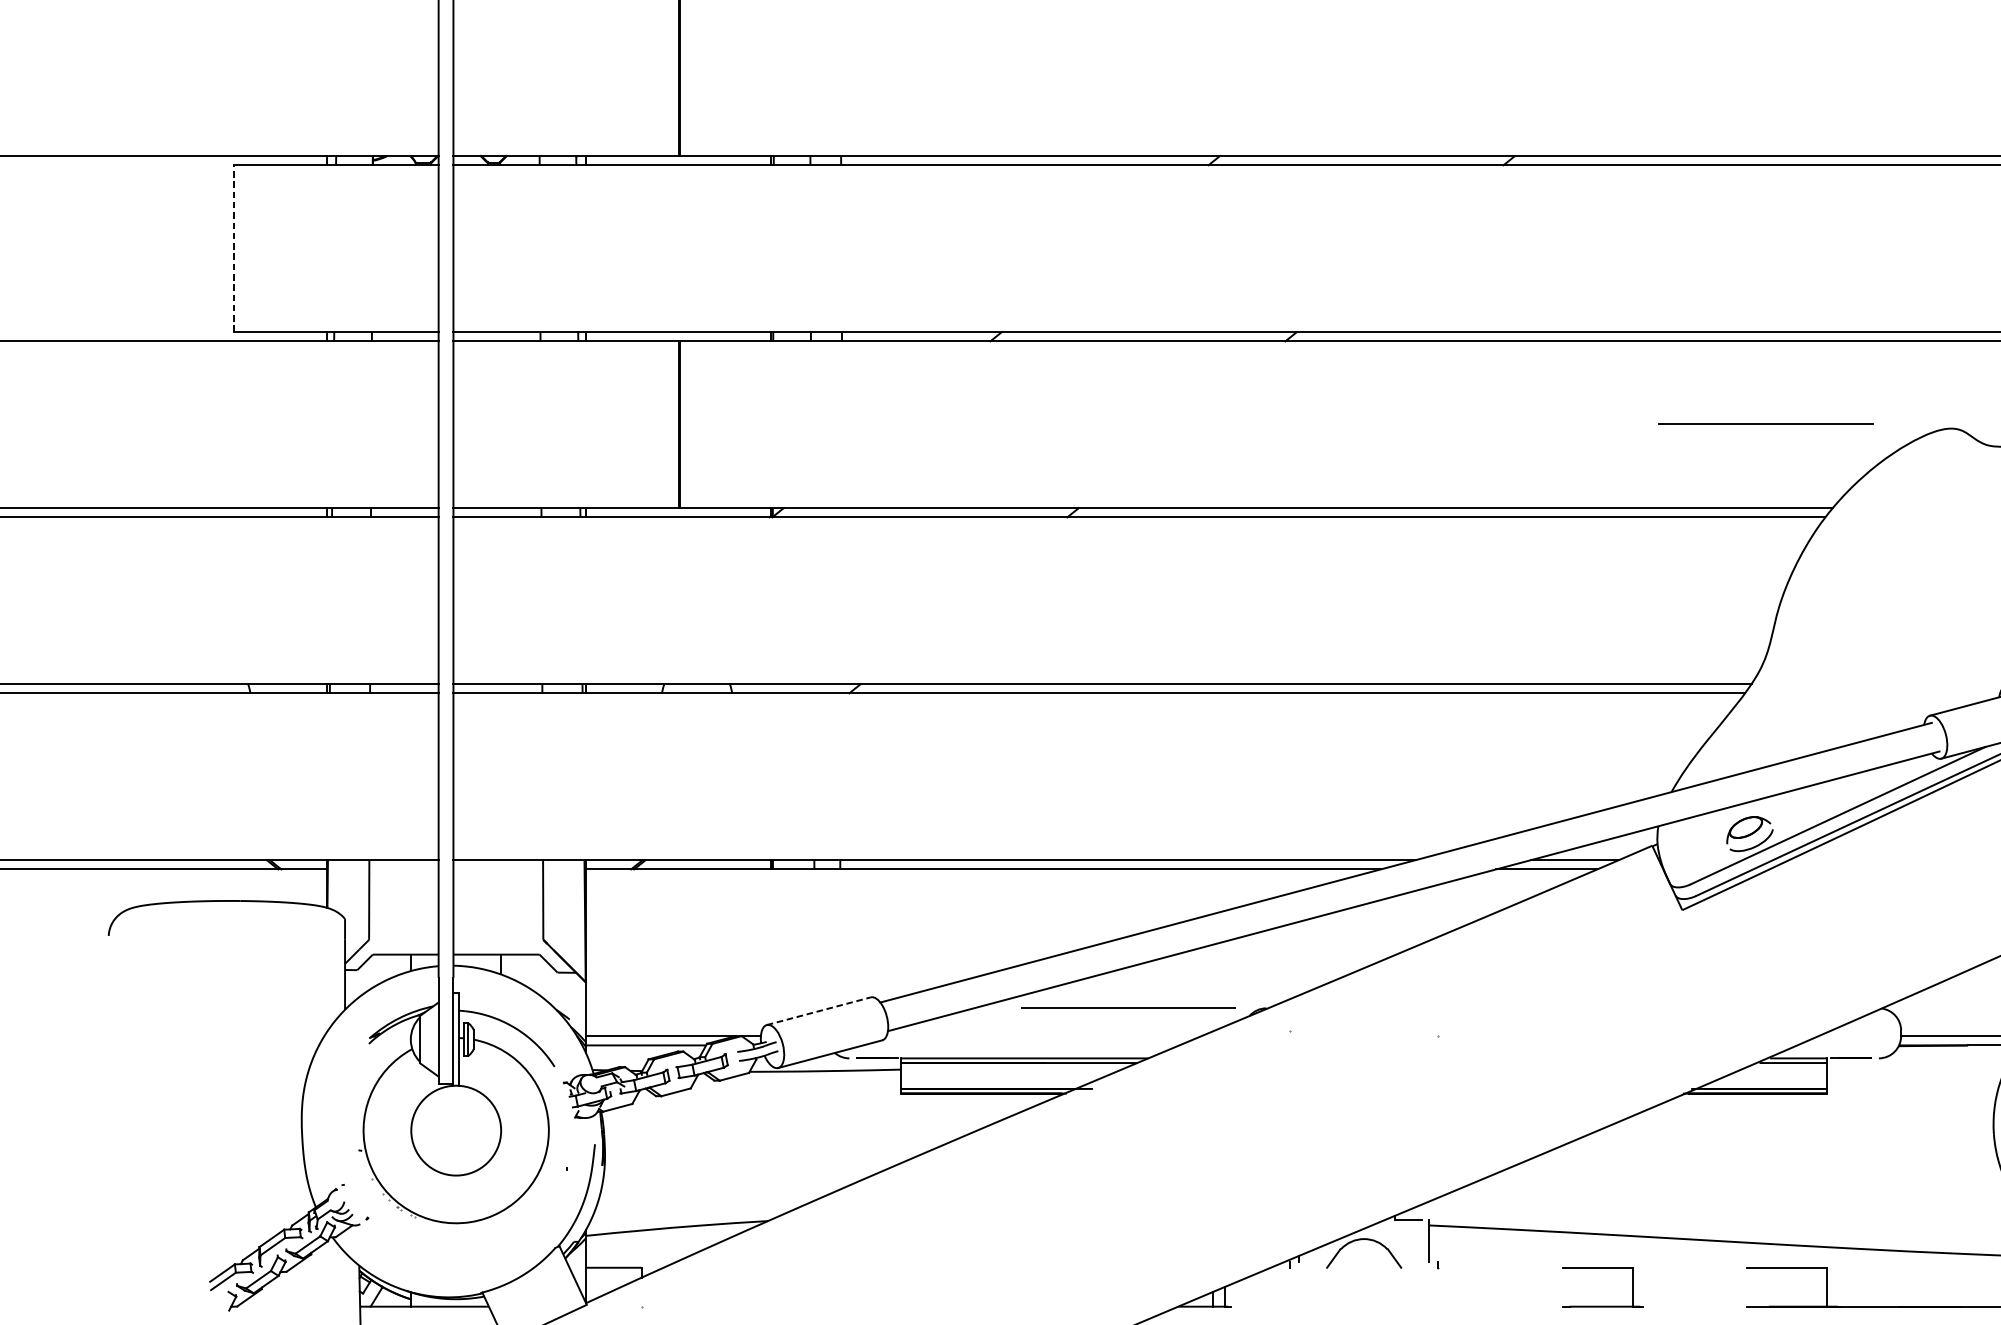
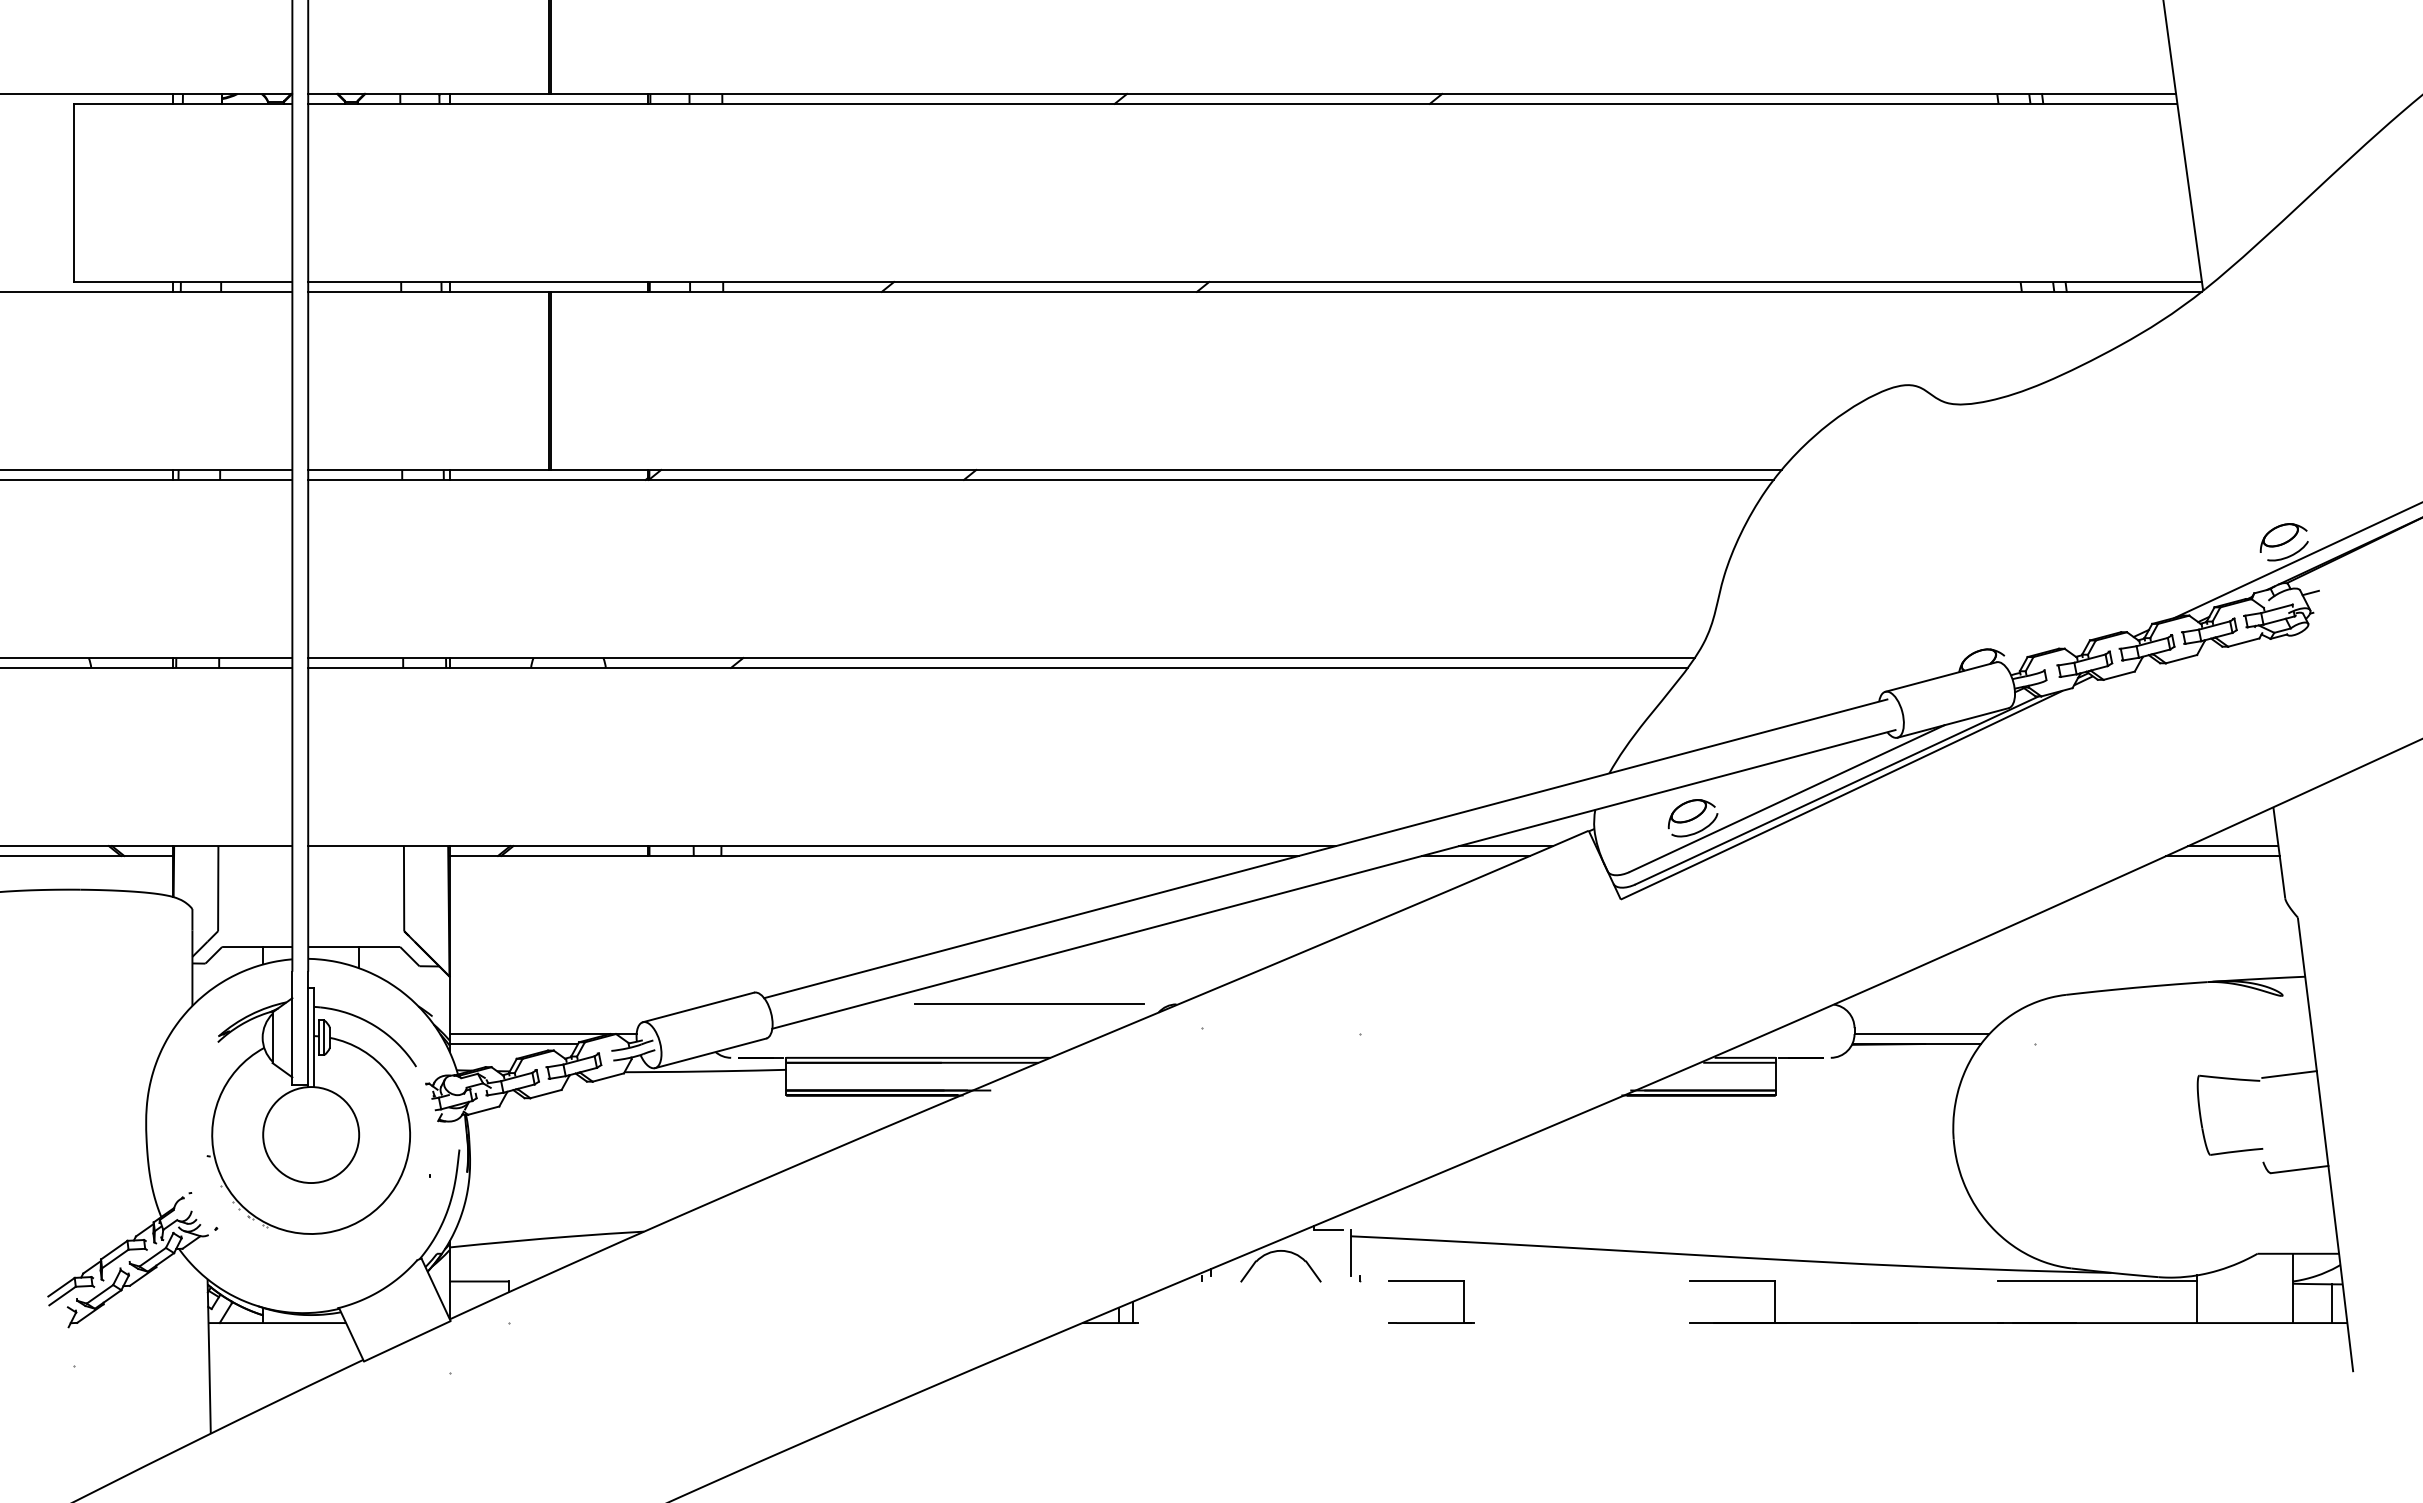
line: (233, 248) -> (73, 192), dashed -> solid
line: (1766, 423) -> (1710, 379), removed
line: (818, 1011) -> (698, 1007), dashed -> solid
part: (1602, 1267) -> (1431, 1281), moved

